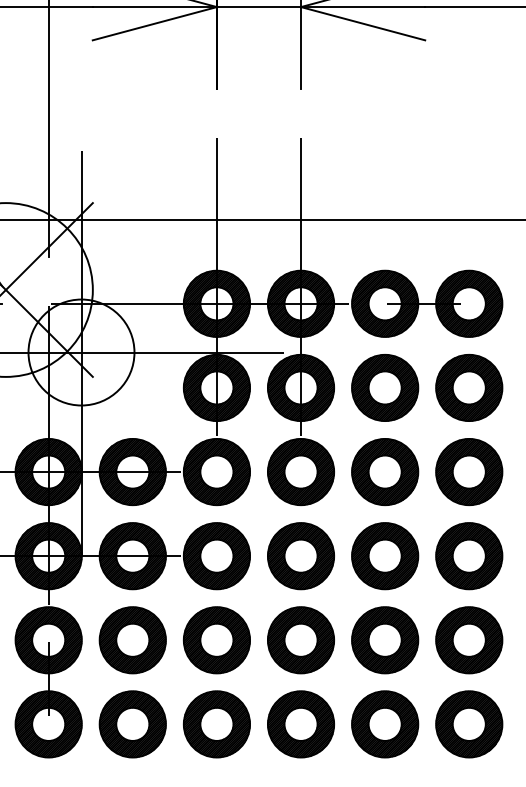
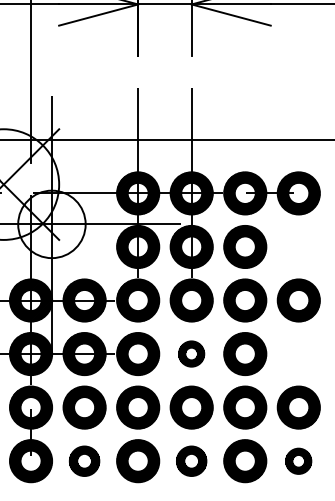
part: (468, 387) -> (298, 246), removed
part: (300, 555) -> (191, 353), size x0.6
part: (468, 555) -> (298, 353), removed
part: (132, 724) -> (84, 461), size x0.7
part: (300, 724) -> (191, 461), size x0.7
part: (468, 724) -> (298, 461), size x0.6

